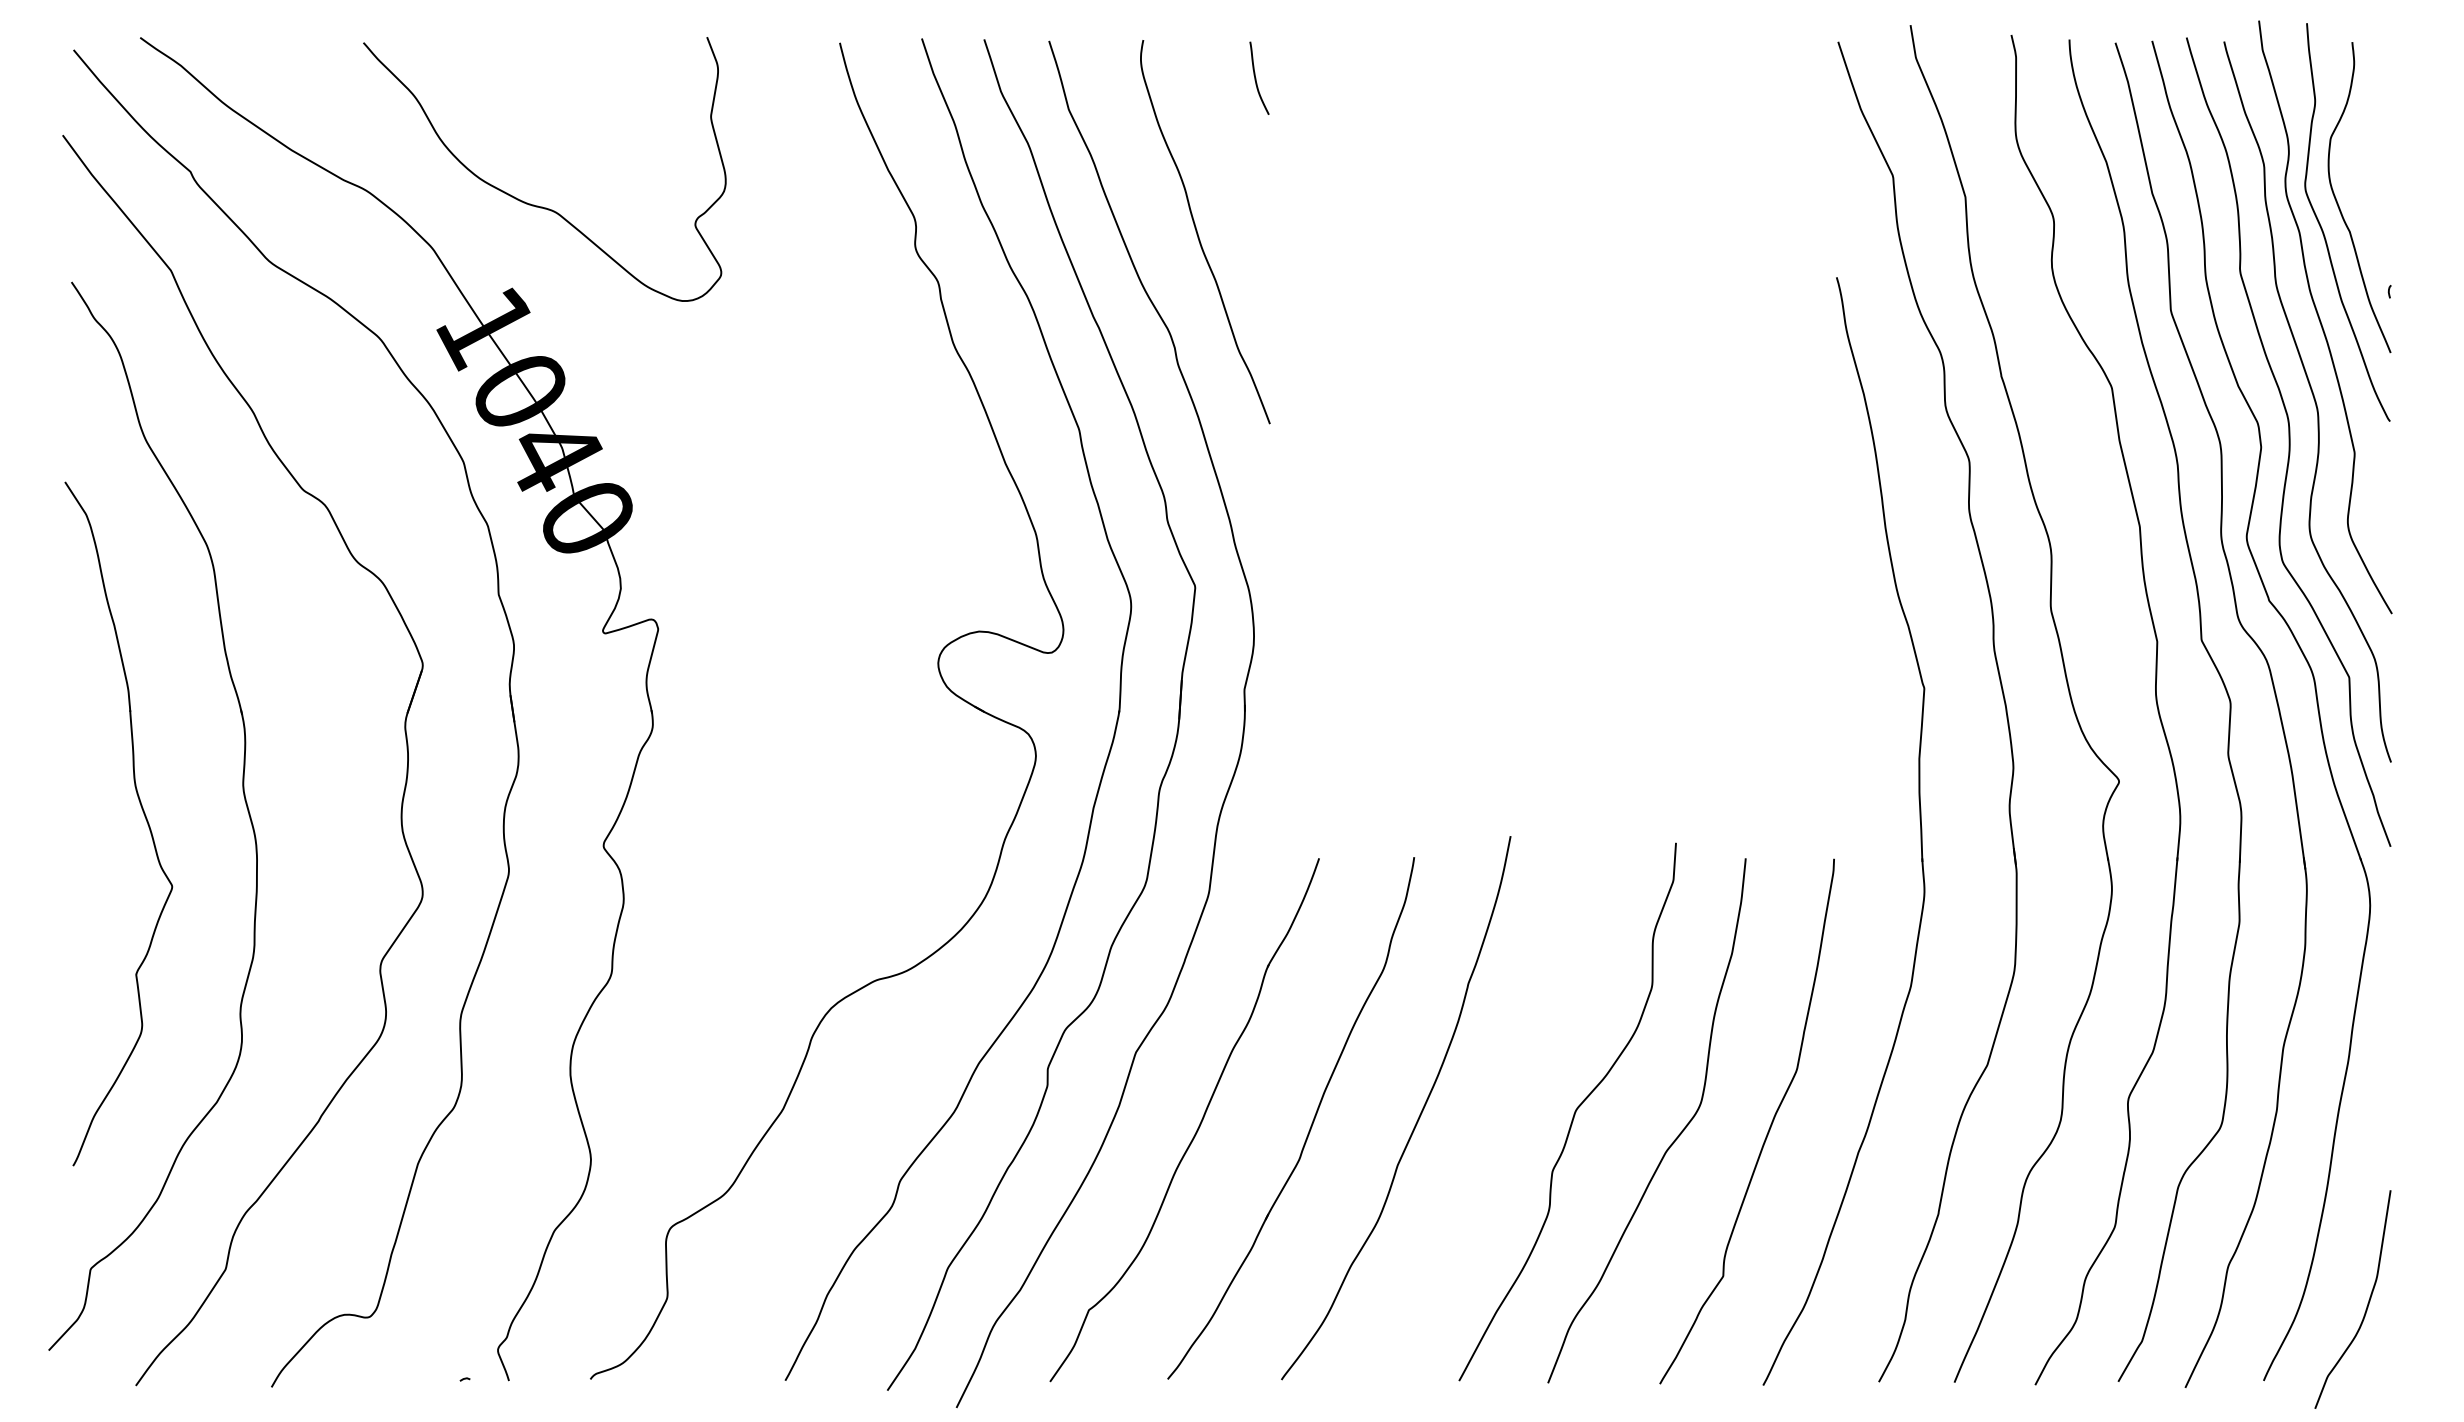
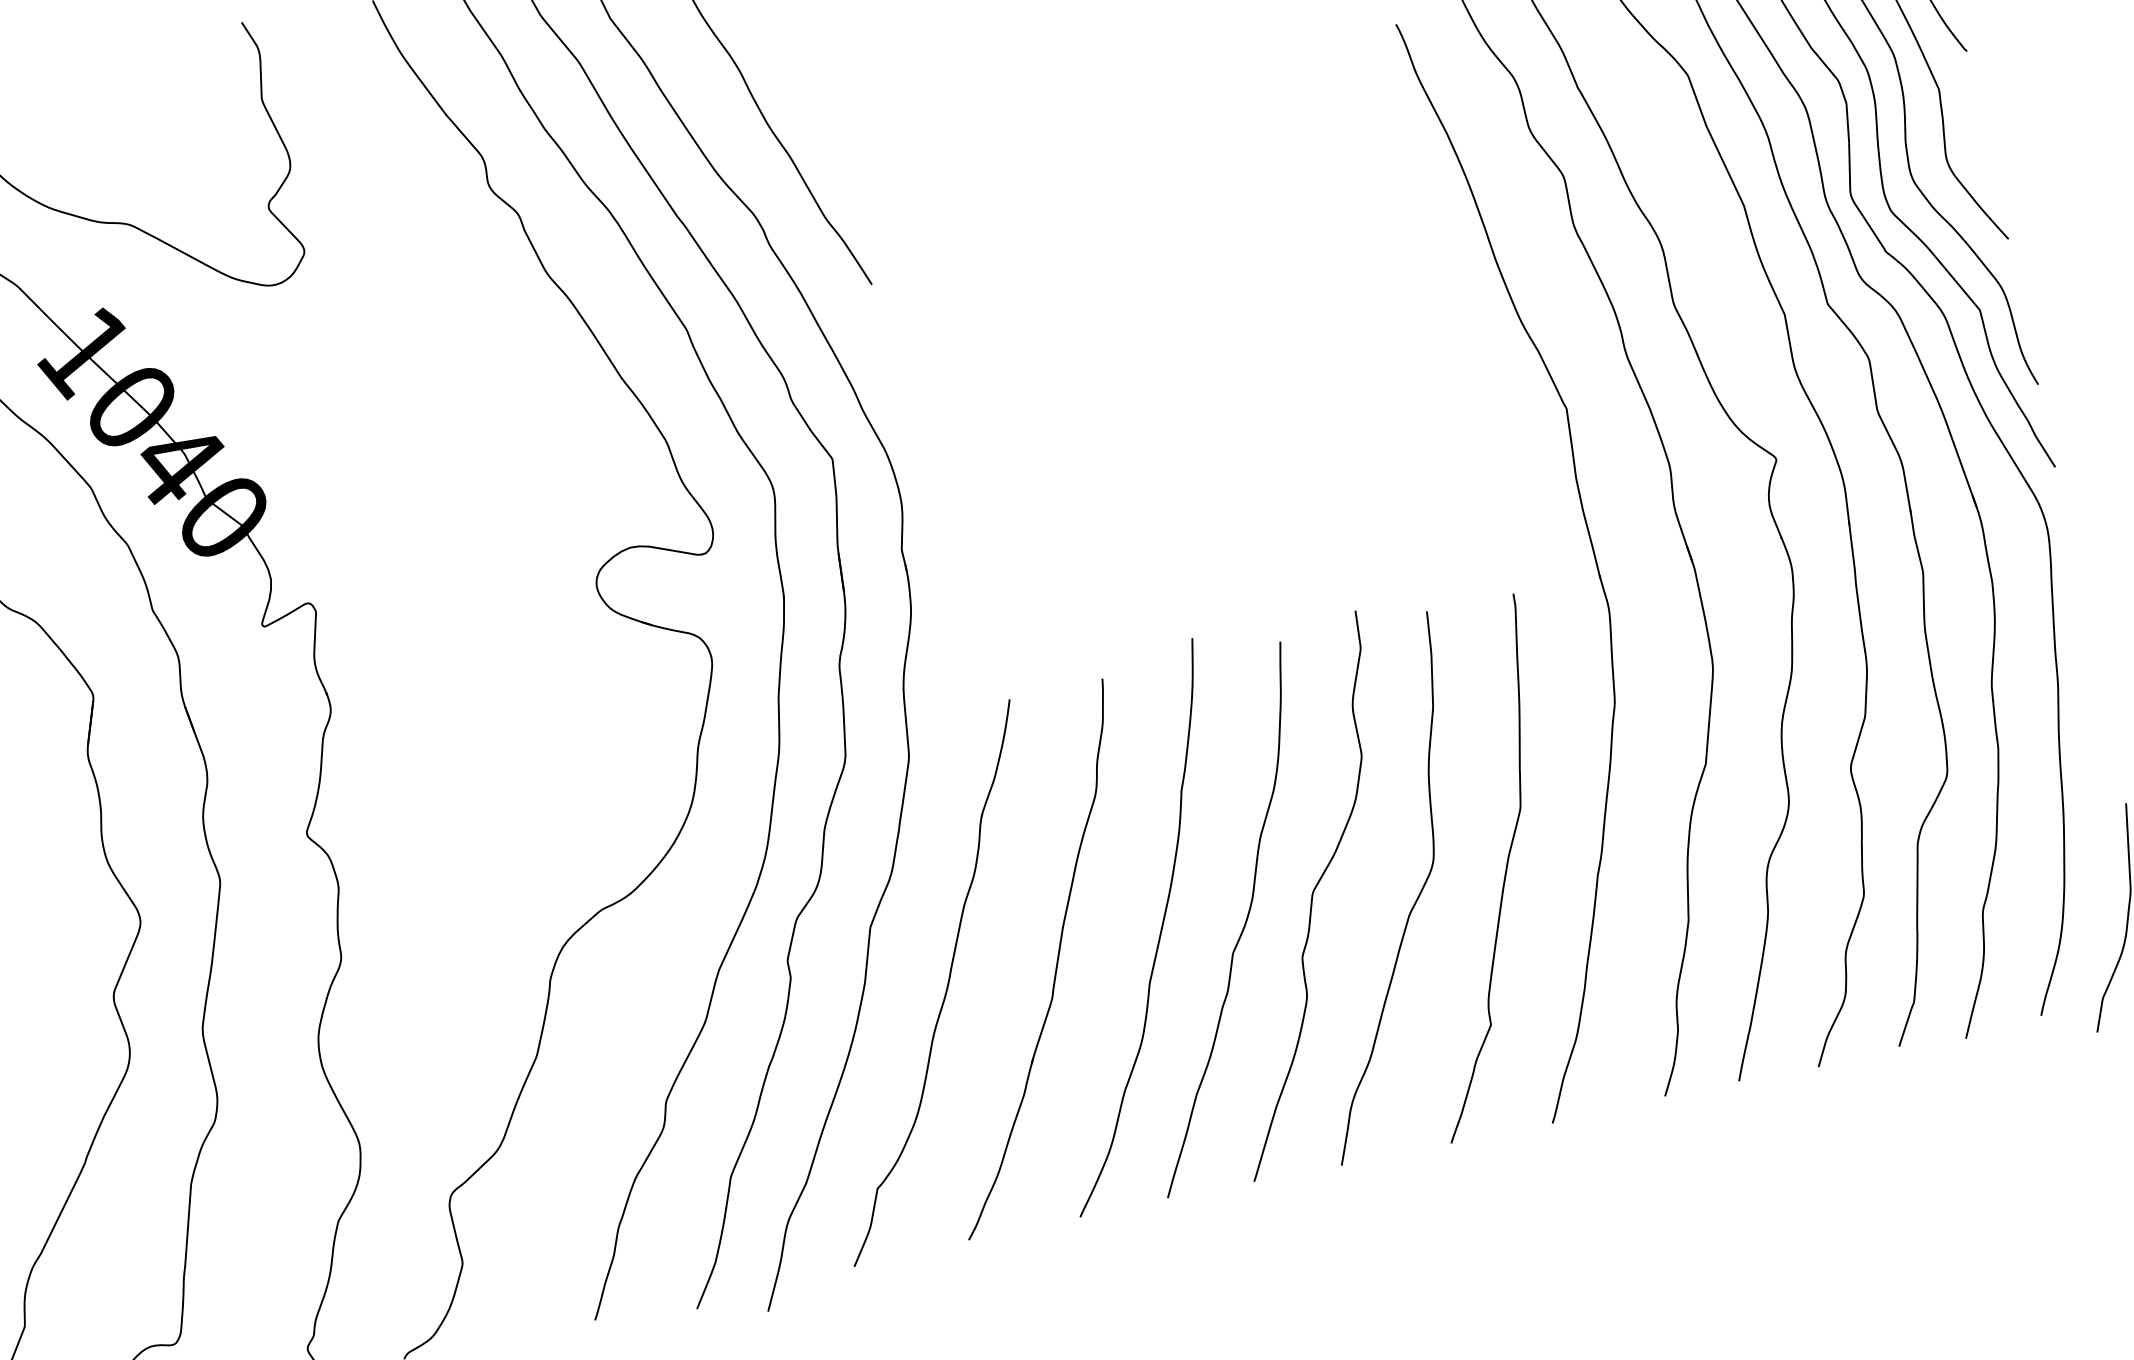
curve: (1498, 1132) -> (1241, 930), added

